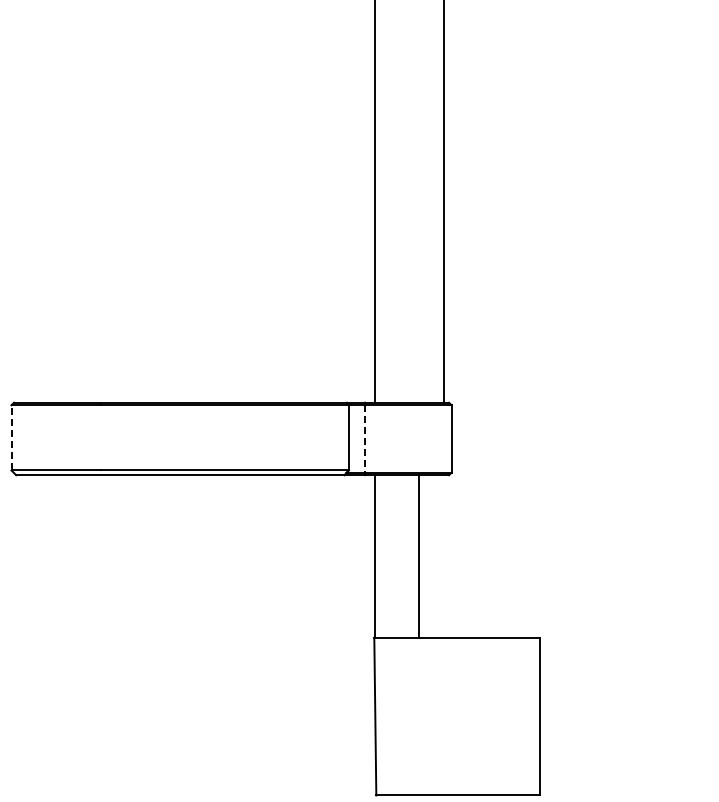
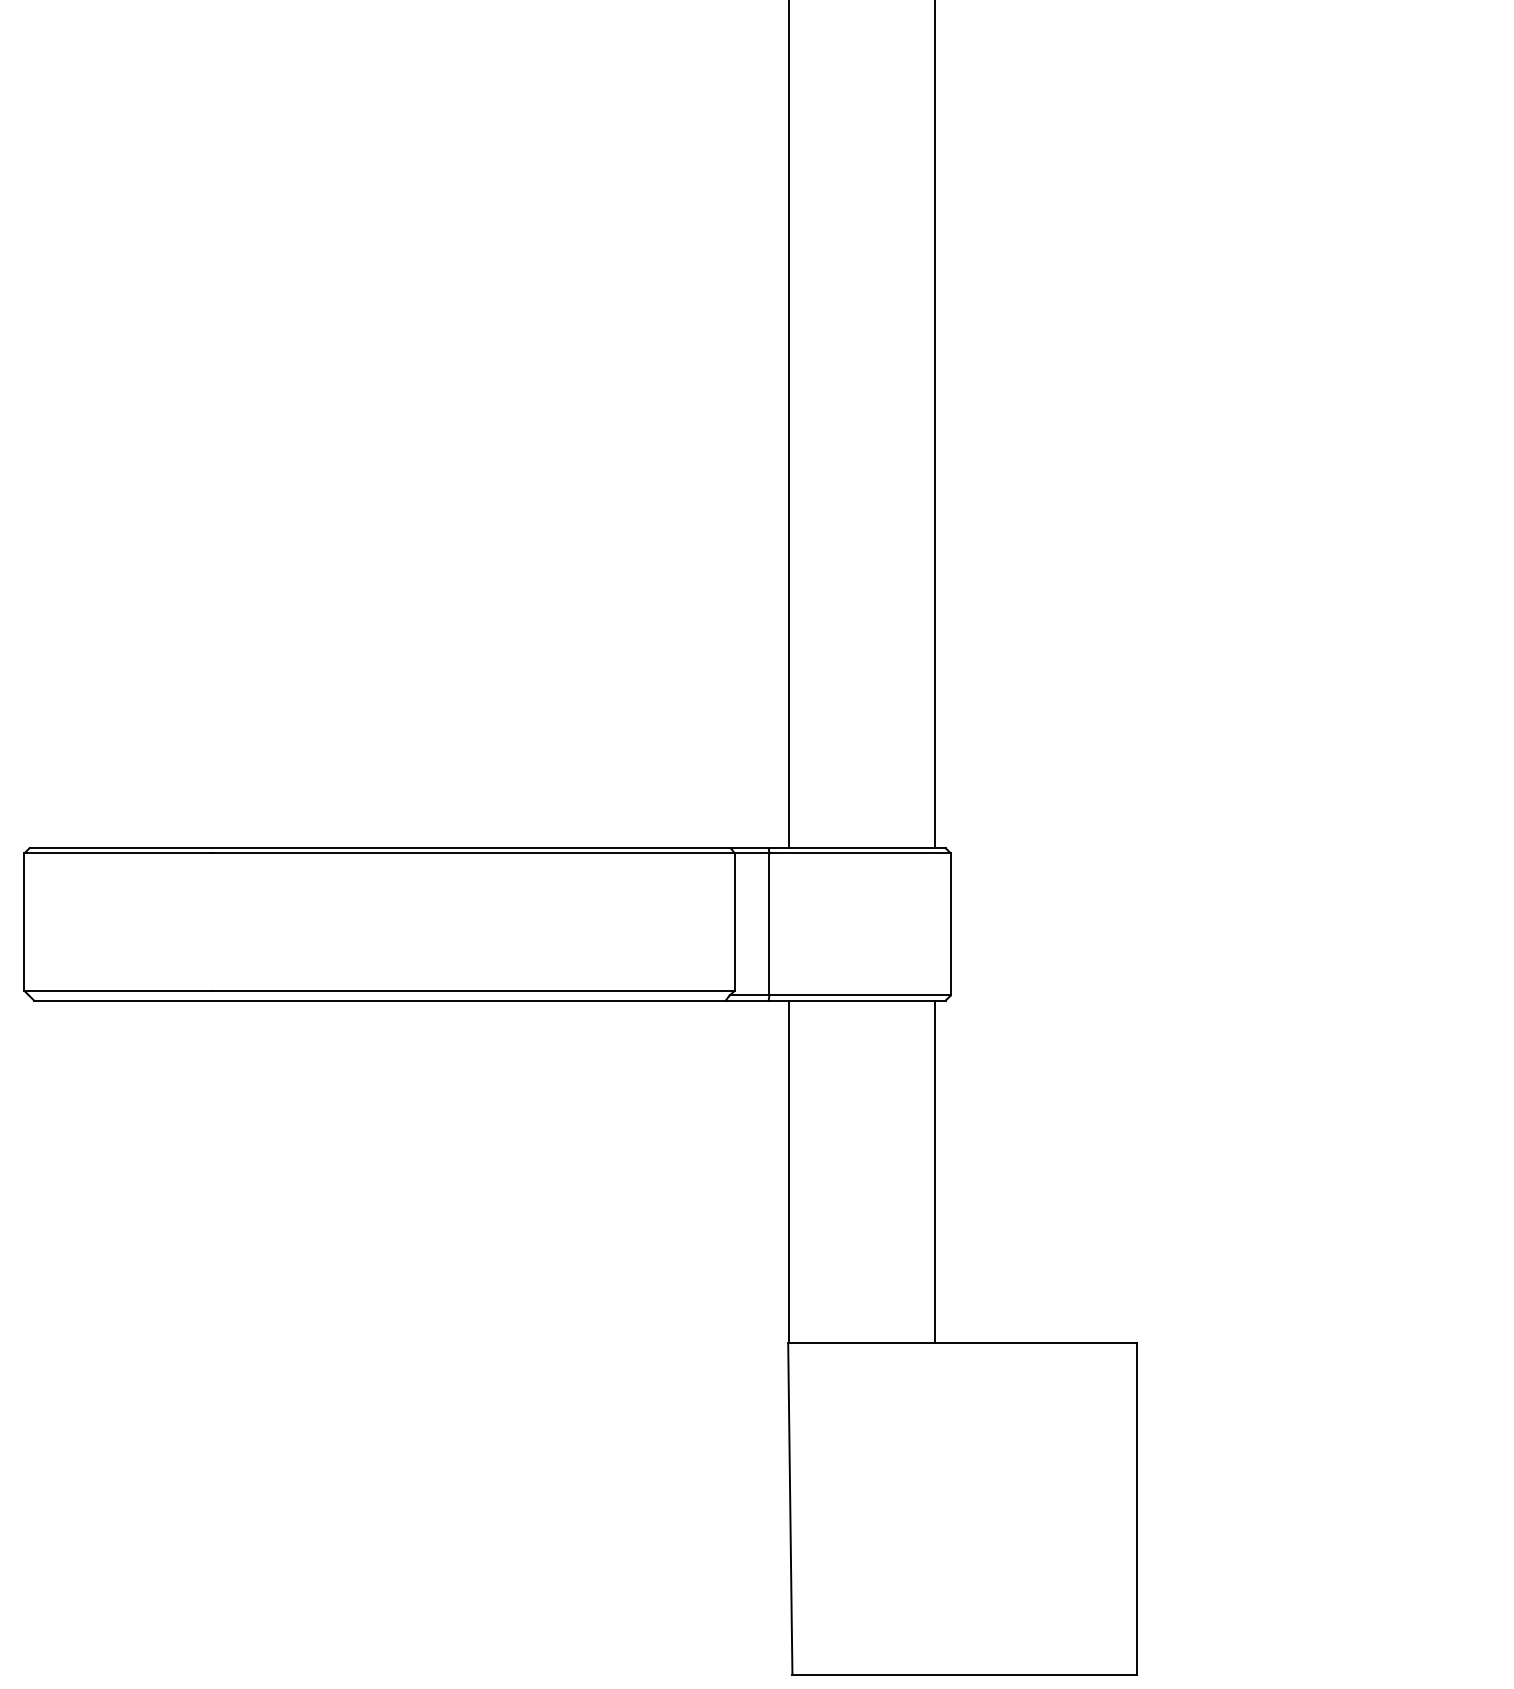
line: (11, 437) -> (24, 921), dashed -> solid
line: (365, 438) -> (769, 923), dashed -> solid
line: (419, 556) -> (935, 1171), moved

